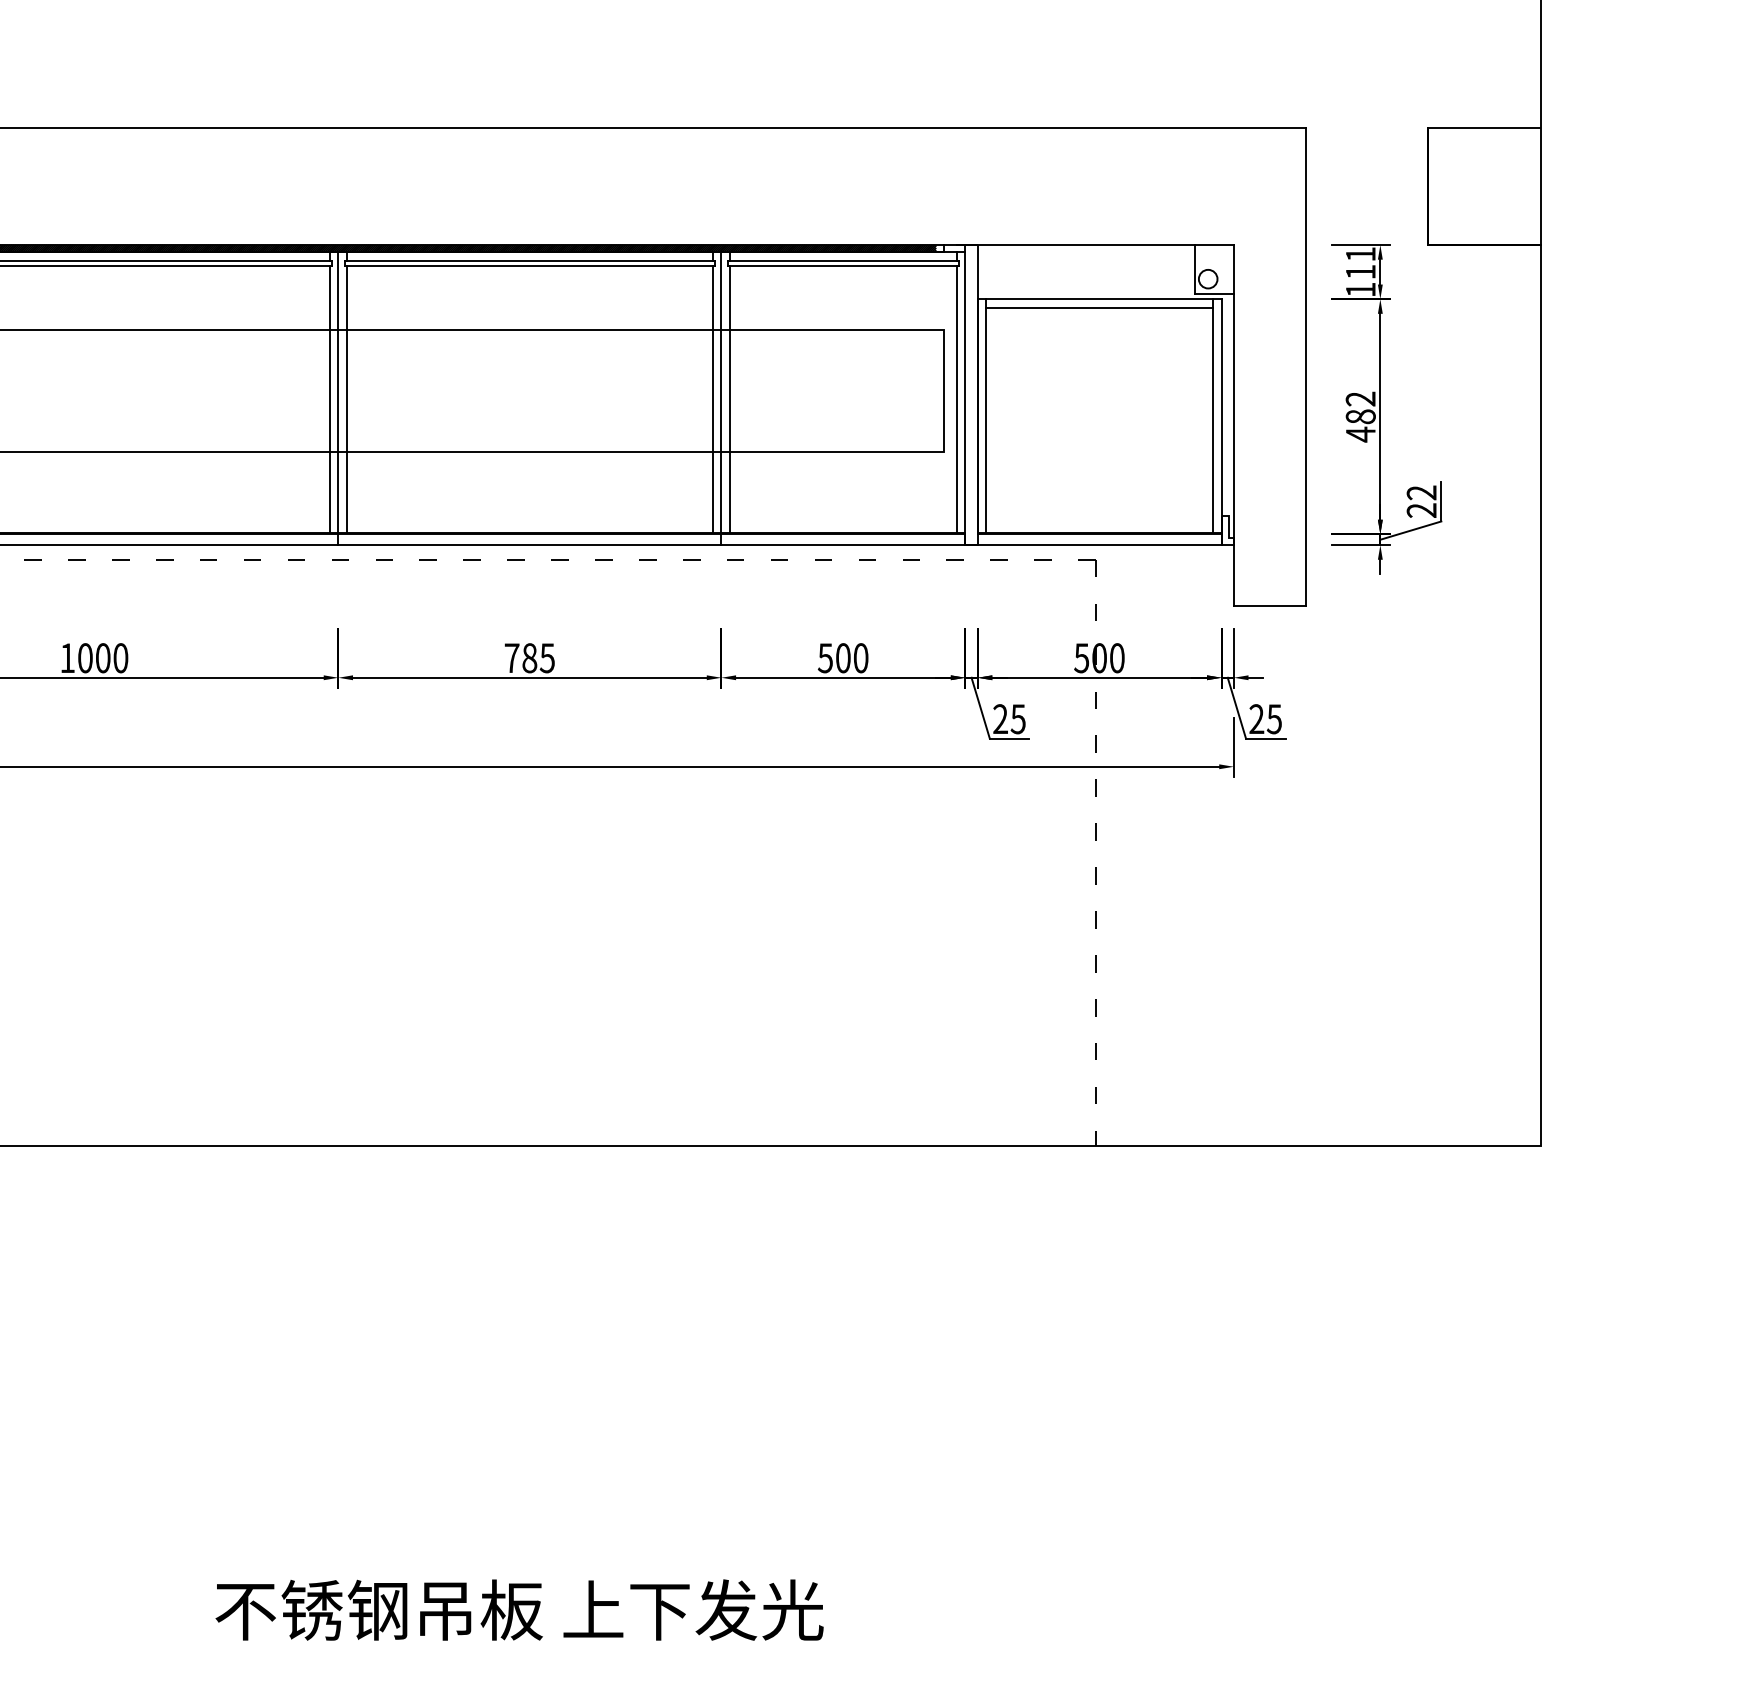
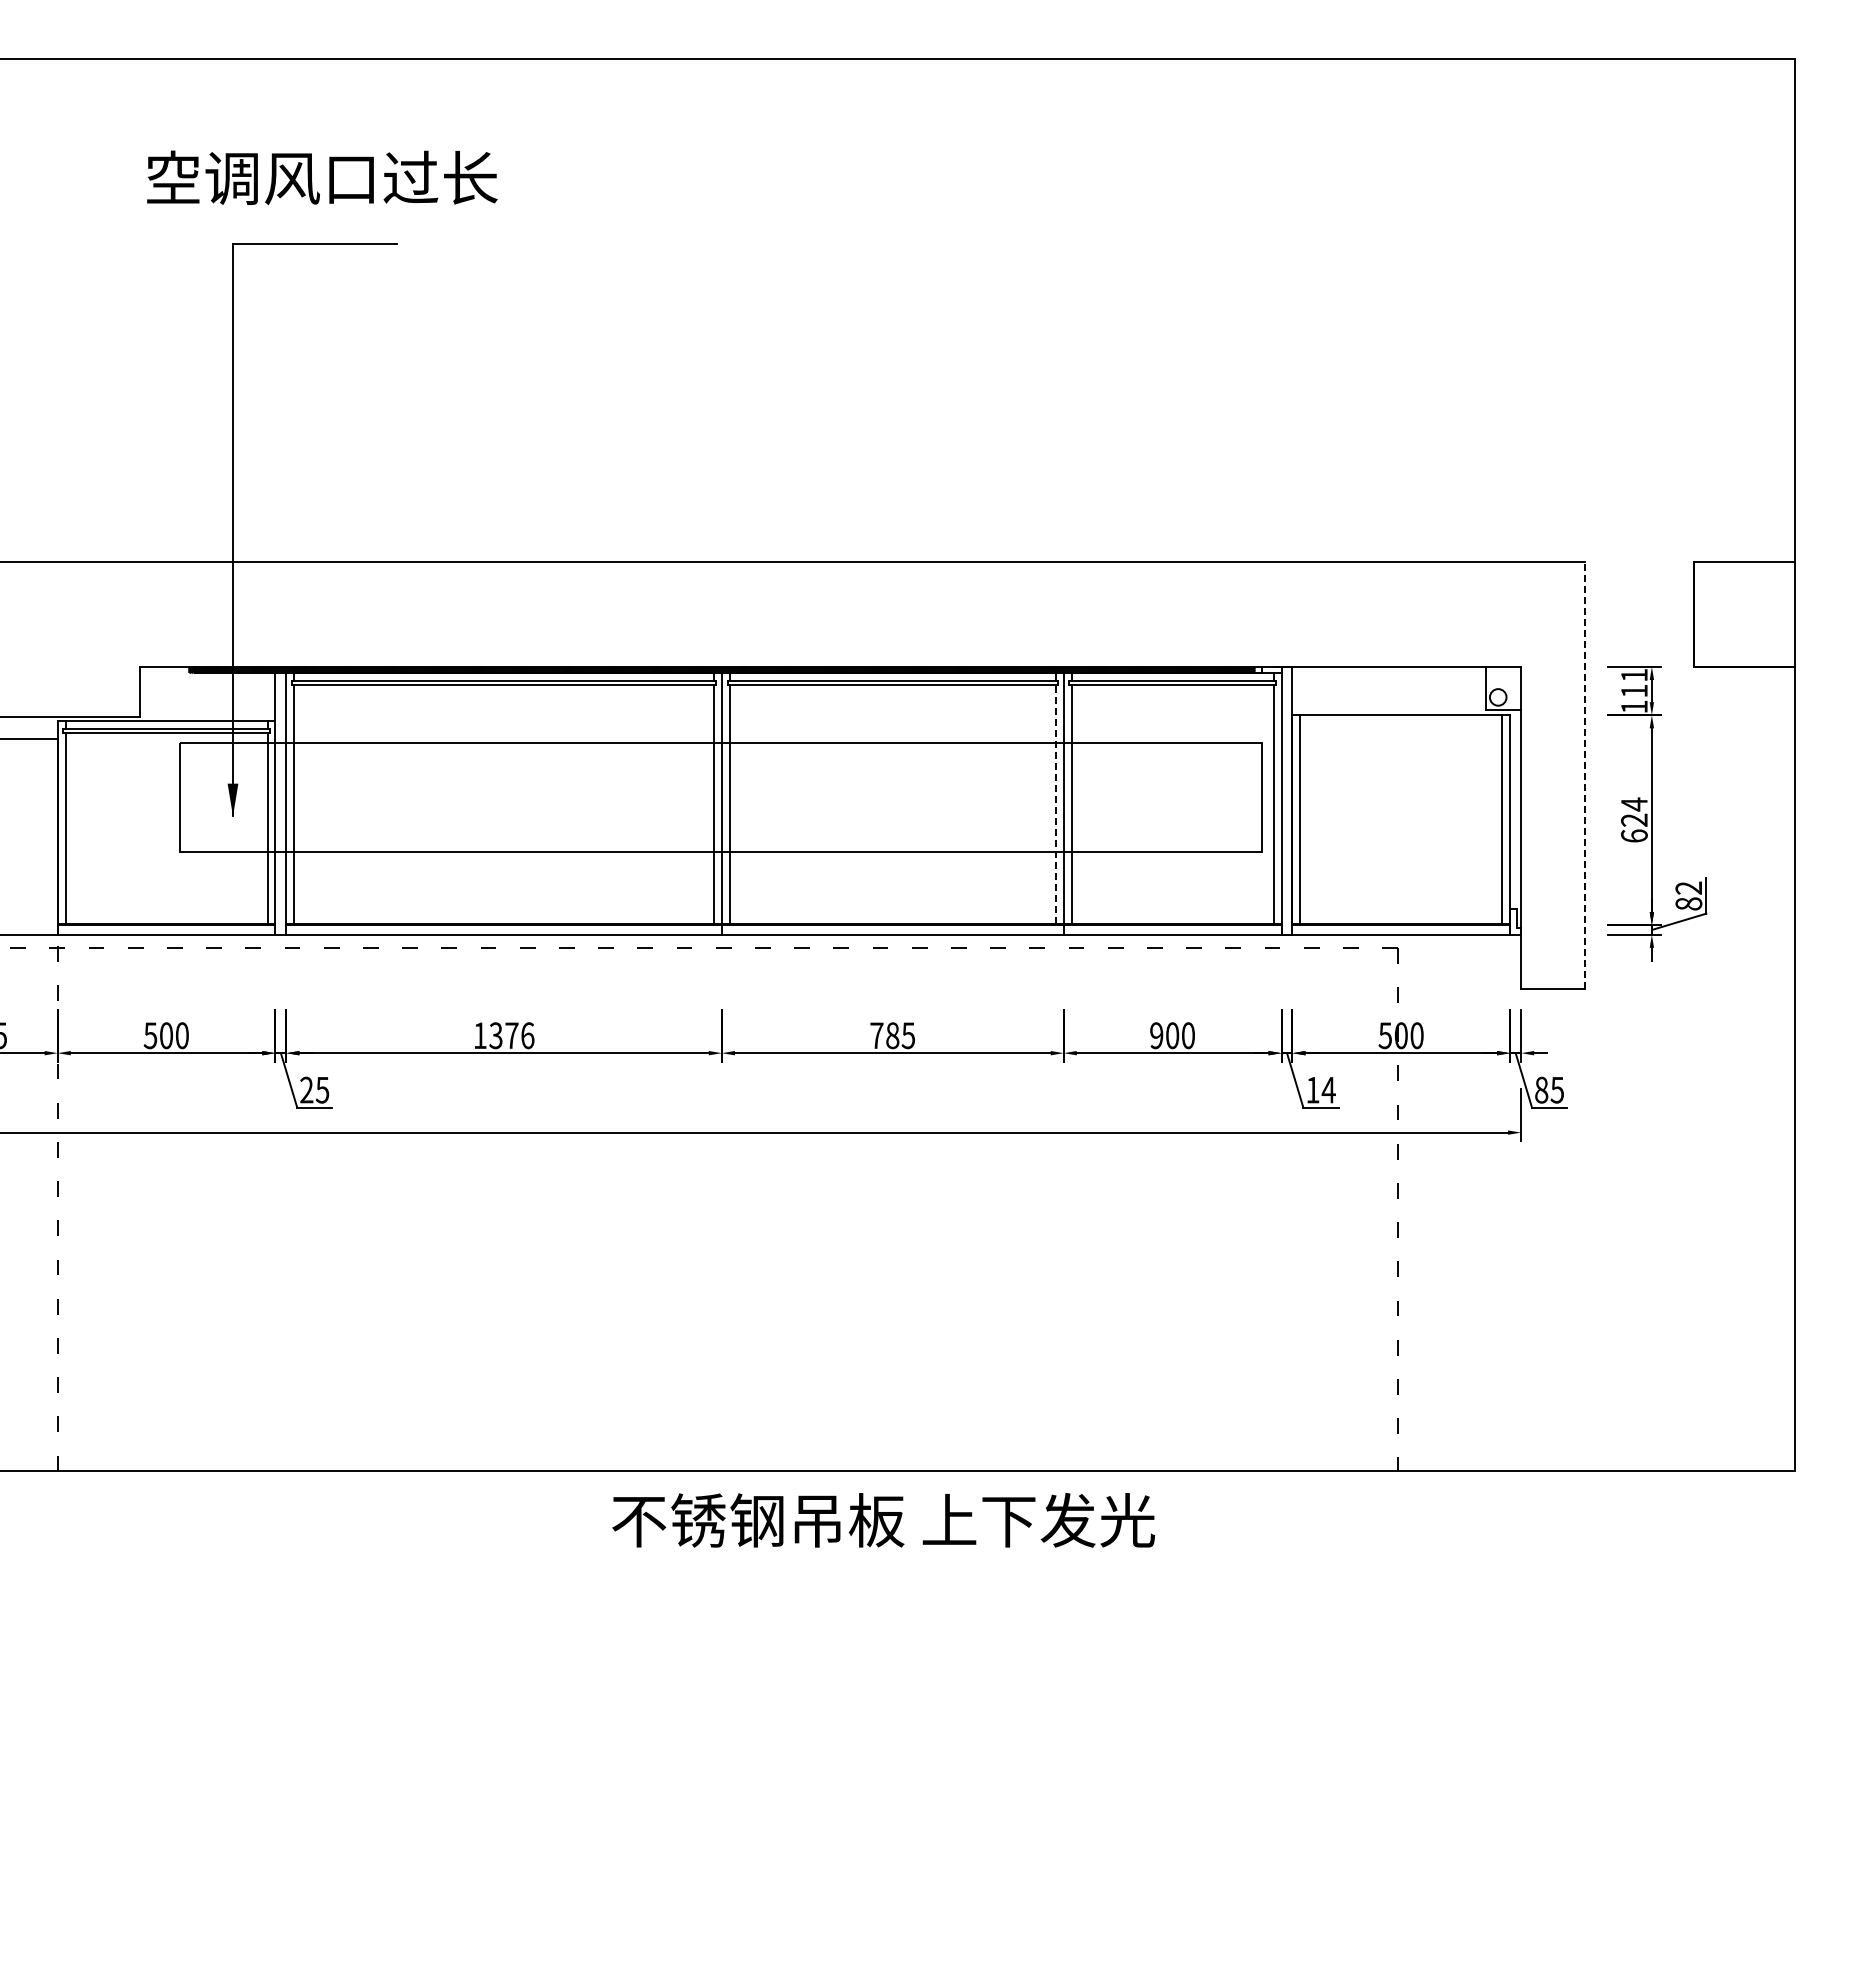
line: (1099, 308) -> (1401, 723), removed
line: (1305, 366) -> (1585, 775), solid -> dashed
line: (712, 399) -> (1055, 804), solid -> dashed
text: (1360, 417) -> (1634, 820), 482 -> 624
text: (1421, 510) -> (1688, 903), 22 -> 82
text: (102, 657) -> (511, 1035), 1000 -> 1376
text: (825, 657) -> (1156, 1035), 500 -> 900
text: (1009, 718) -> (1320, 1089), 25 -> 14
text: (1256, 718) -> (1541, 1089), 25 -> 85
text: (519, 1610) -> (883, 1520), moved

